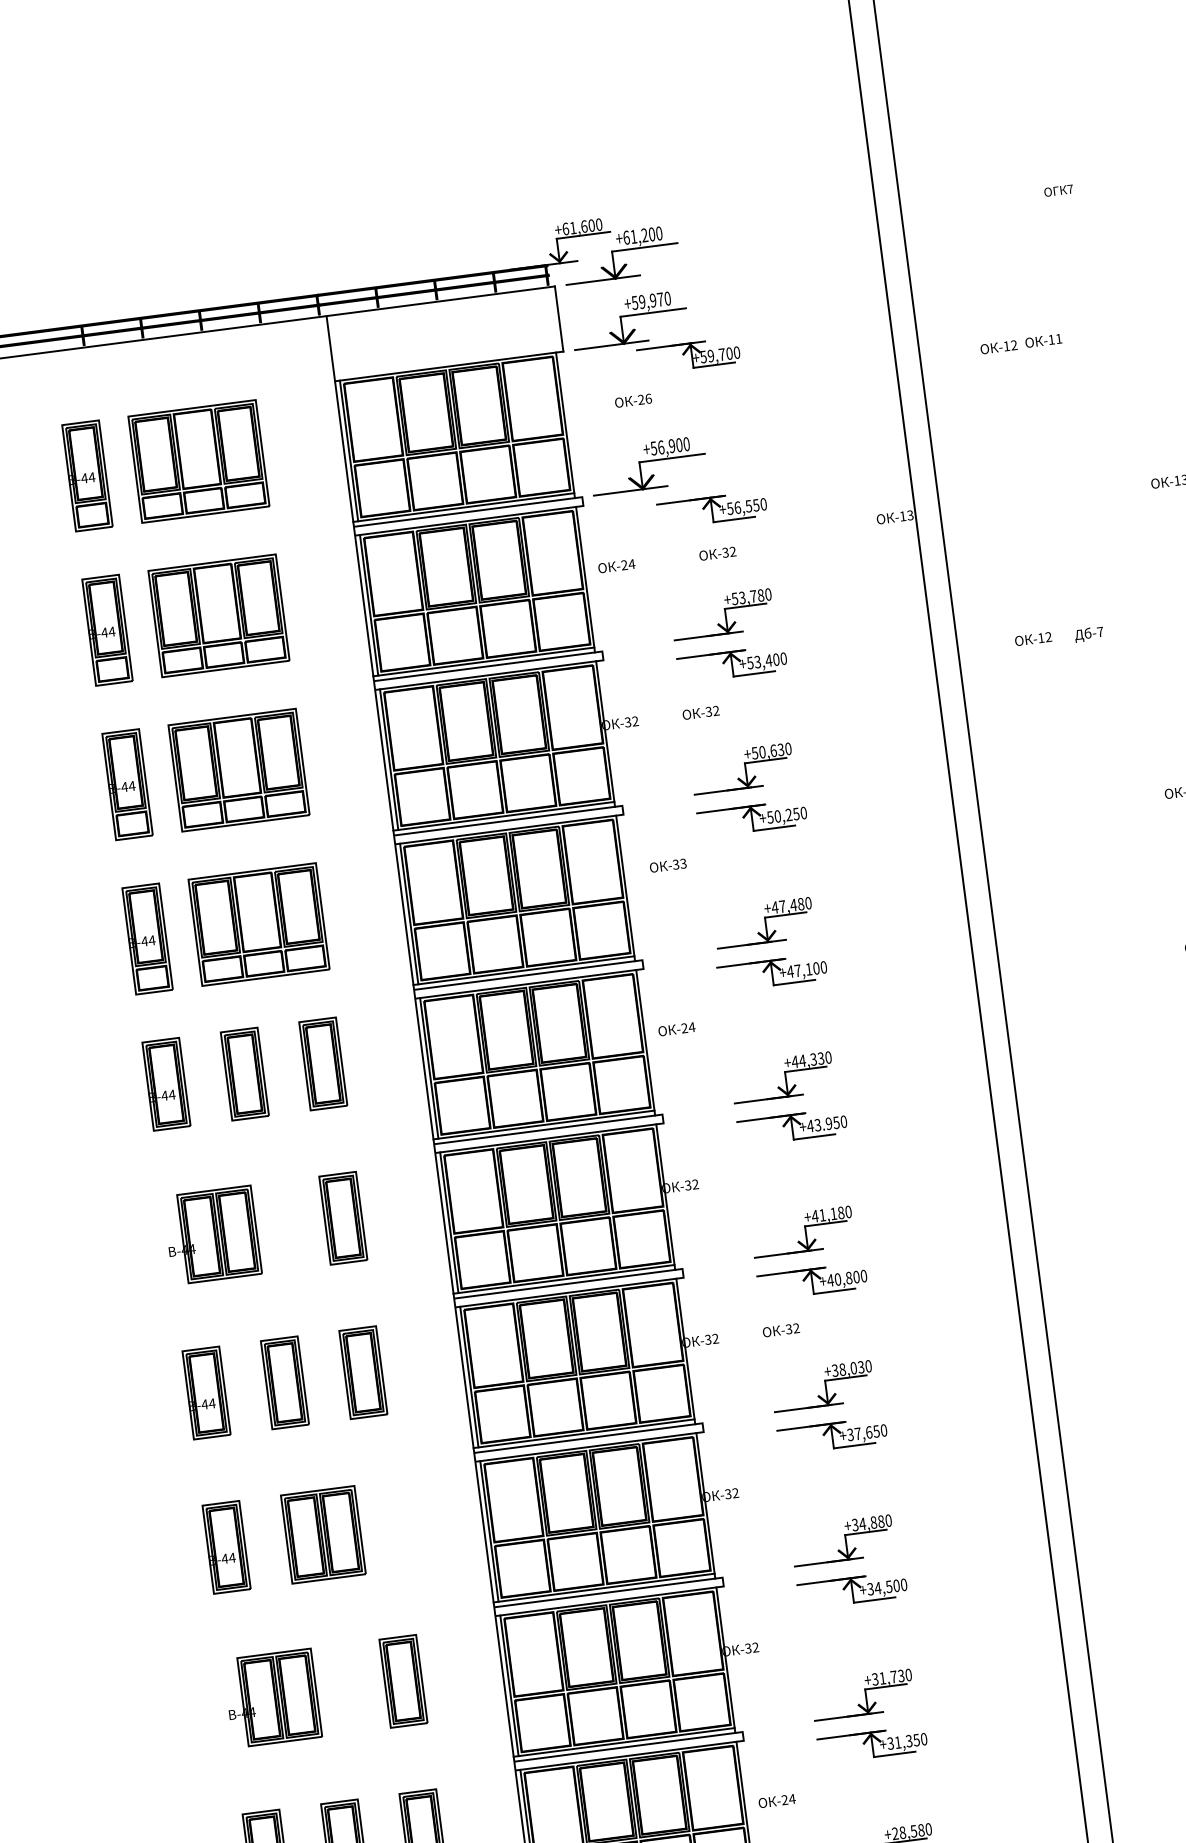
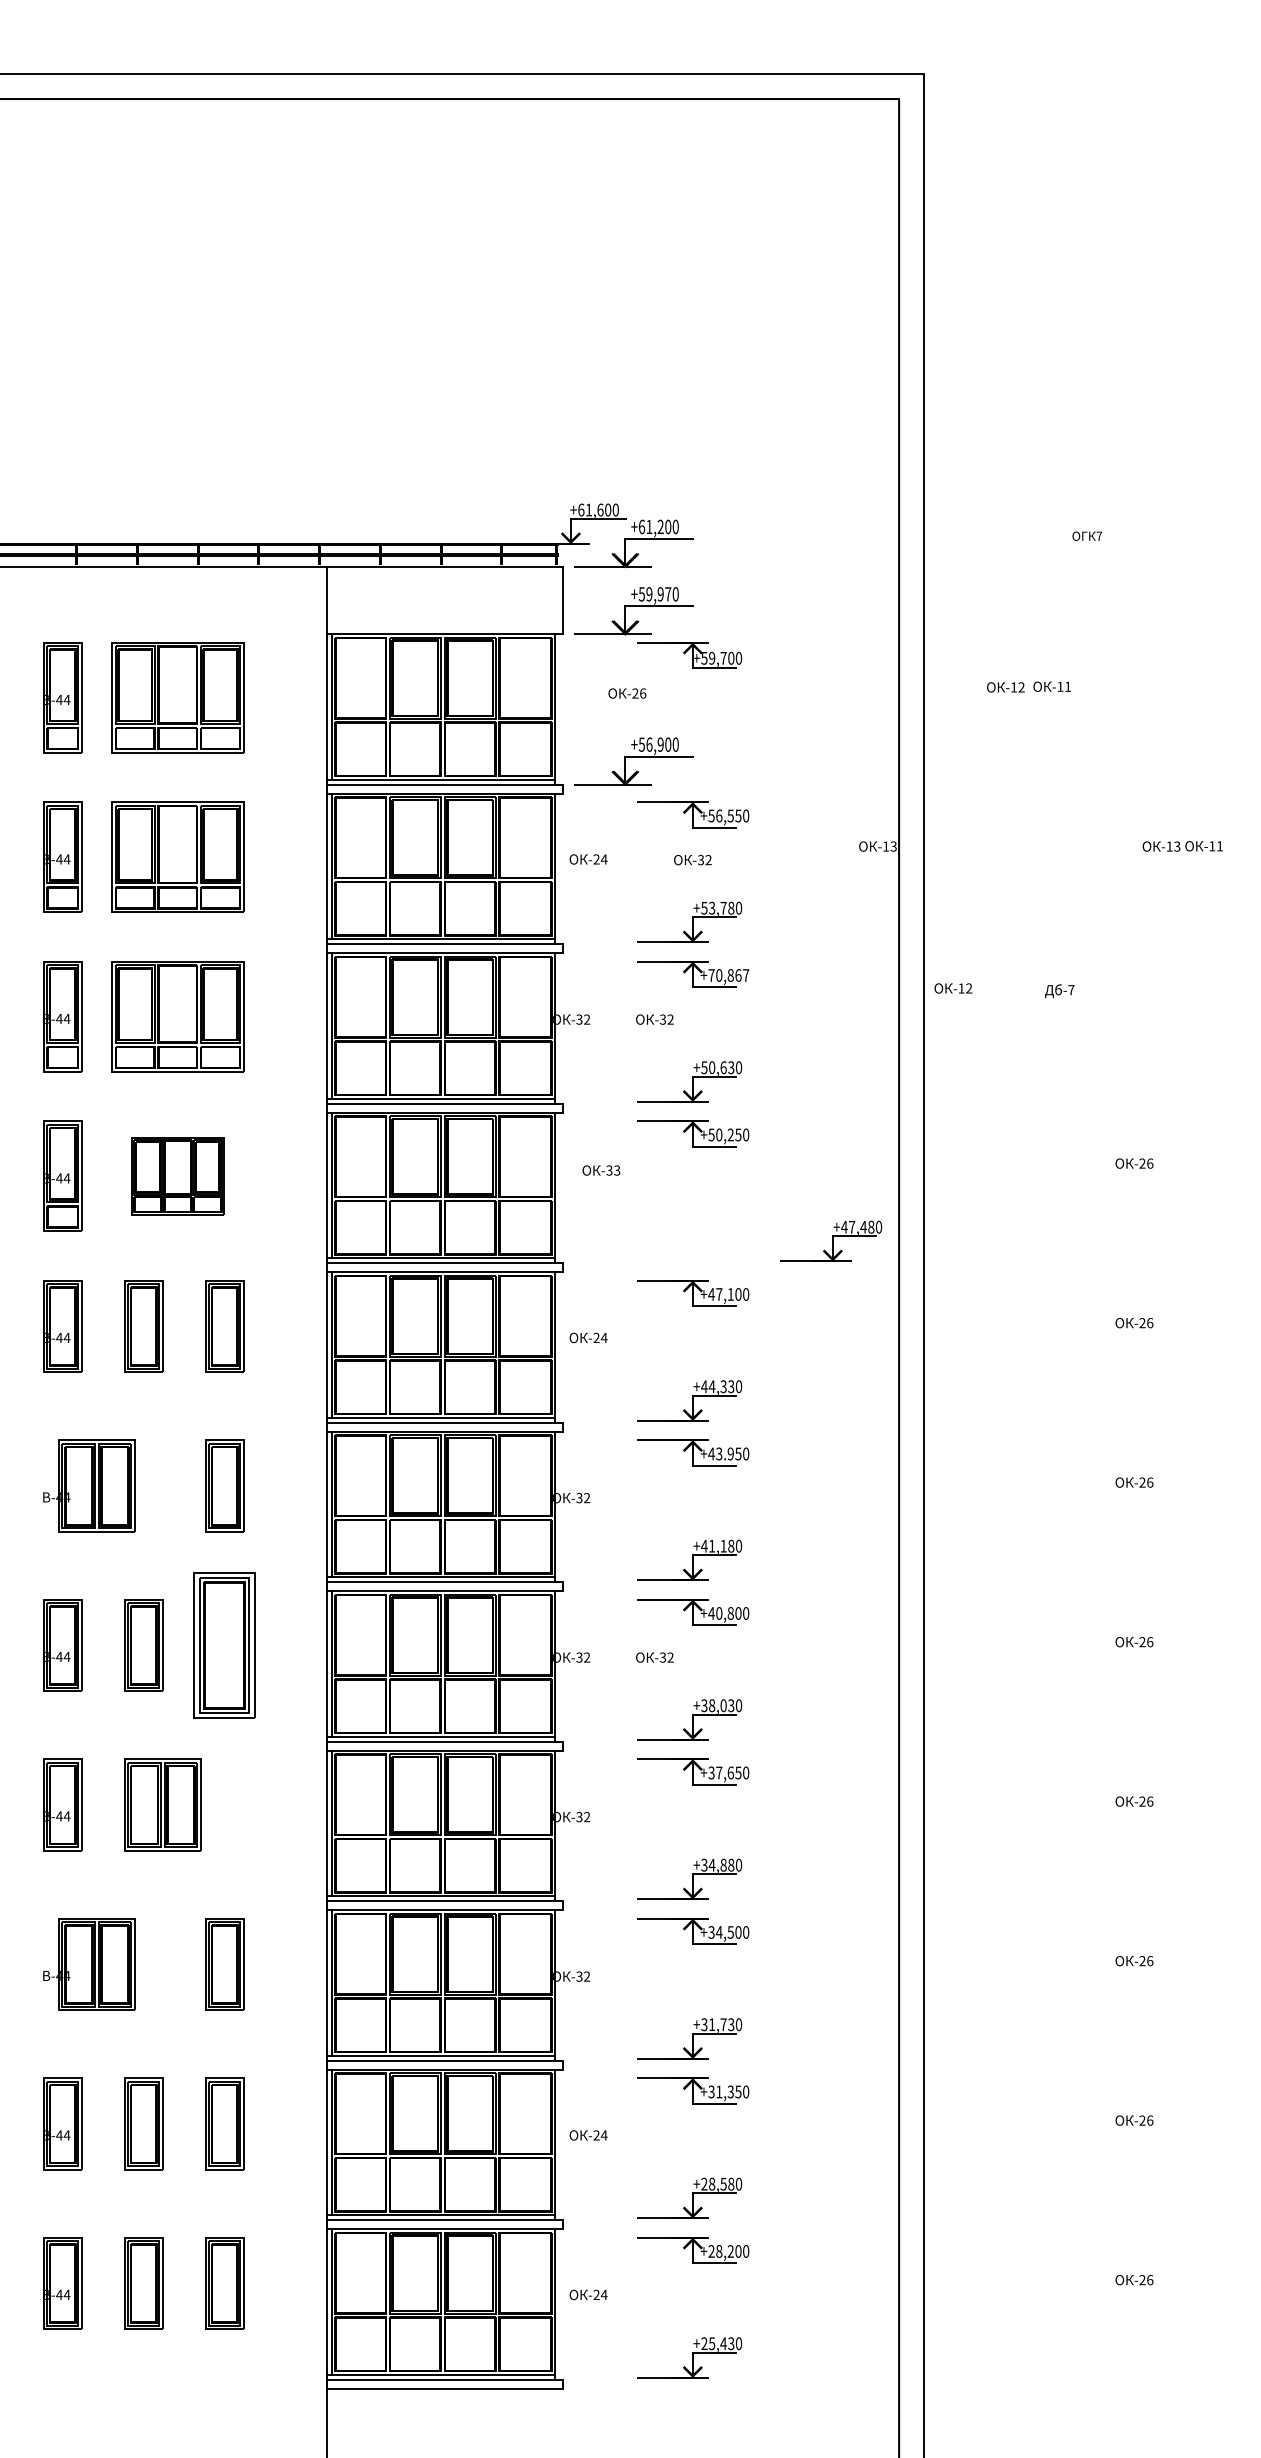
text: (1033, 639) -> (953, 988), moved
text: (766, 660) -> (728, 975), +53,400 -> +70,867
part: (764, 922) -> (831, 1240), moved
part: (258, 923) -> (177, 1175), size x0.7
part: (363, 1372) -> (224, 1645), size x1.6

